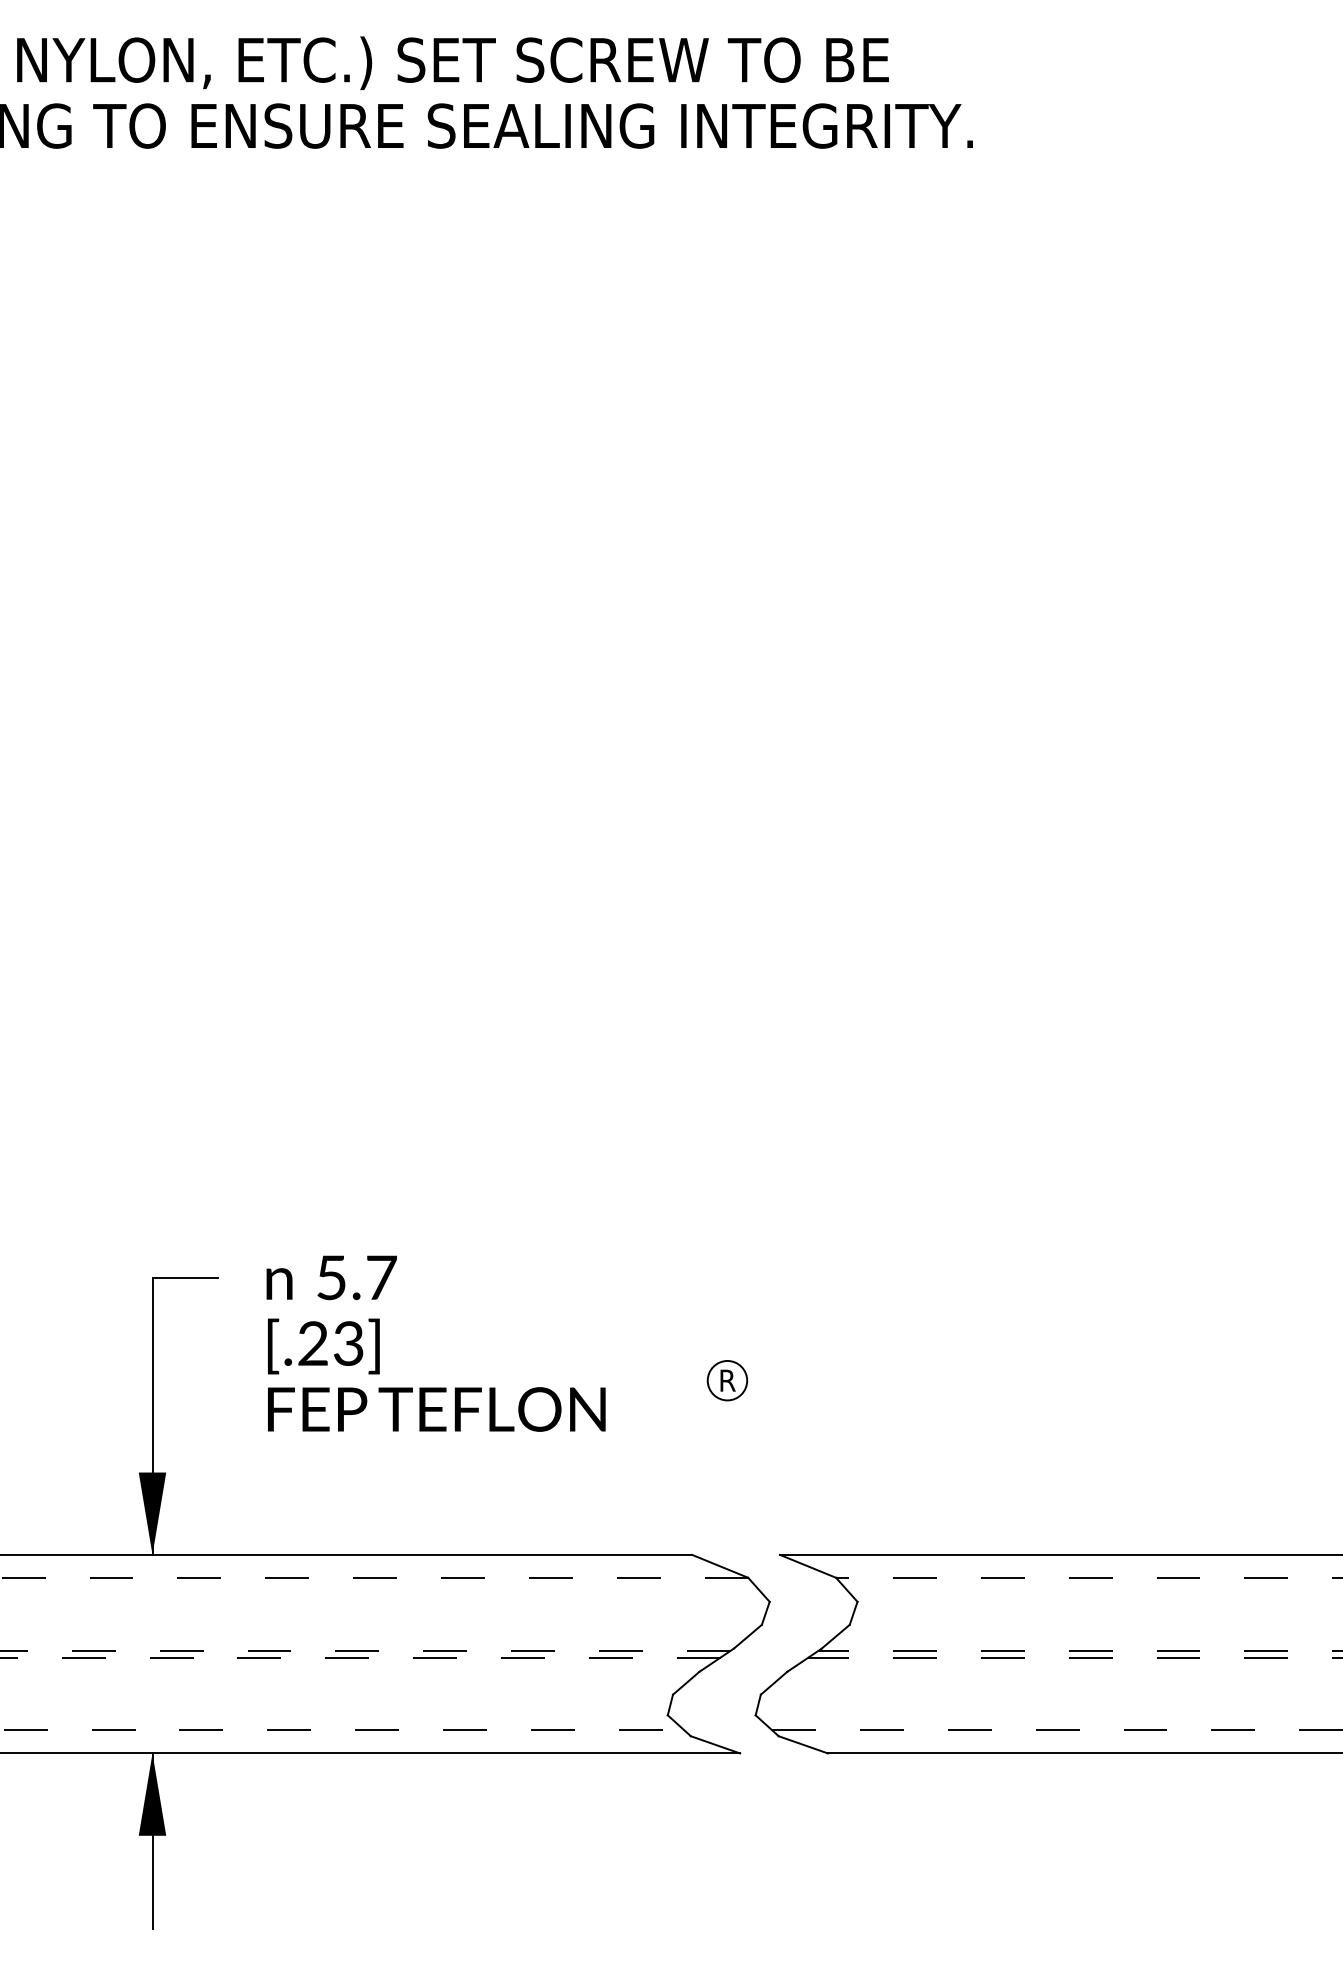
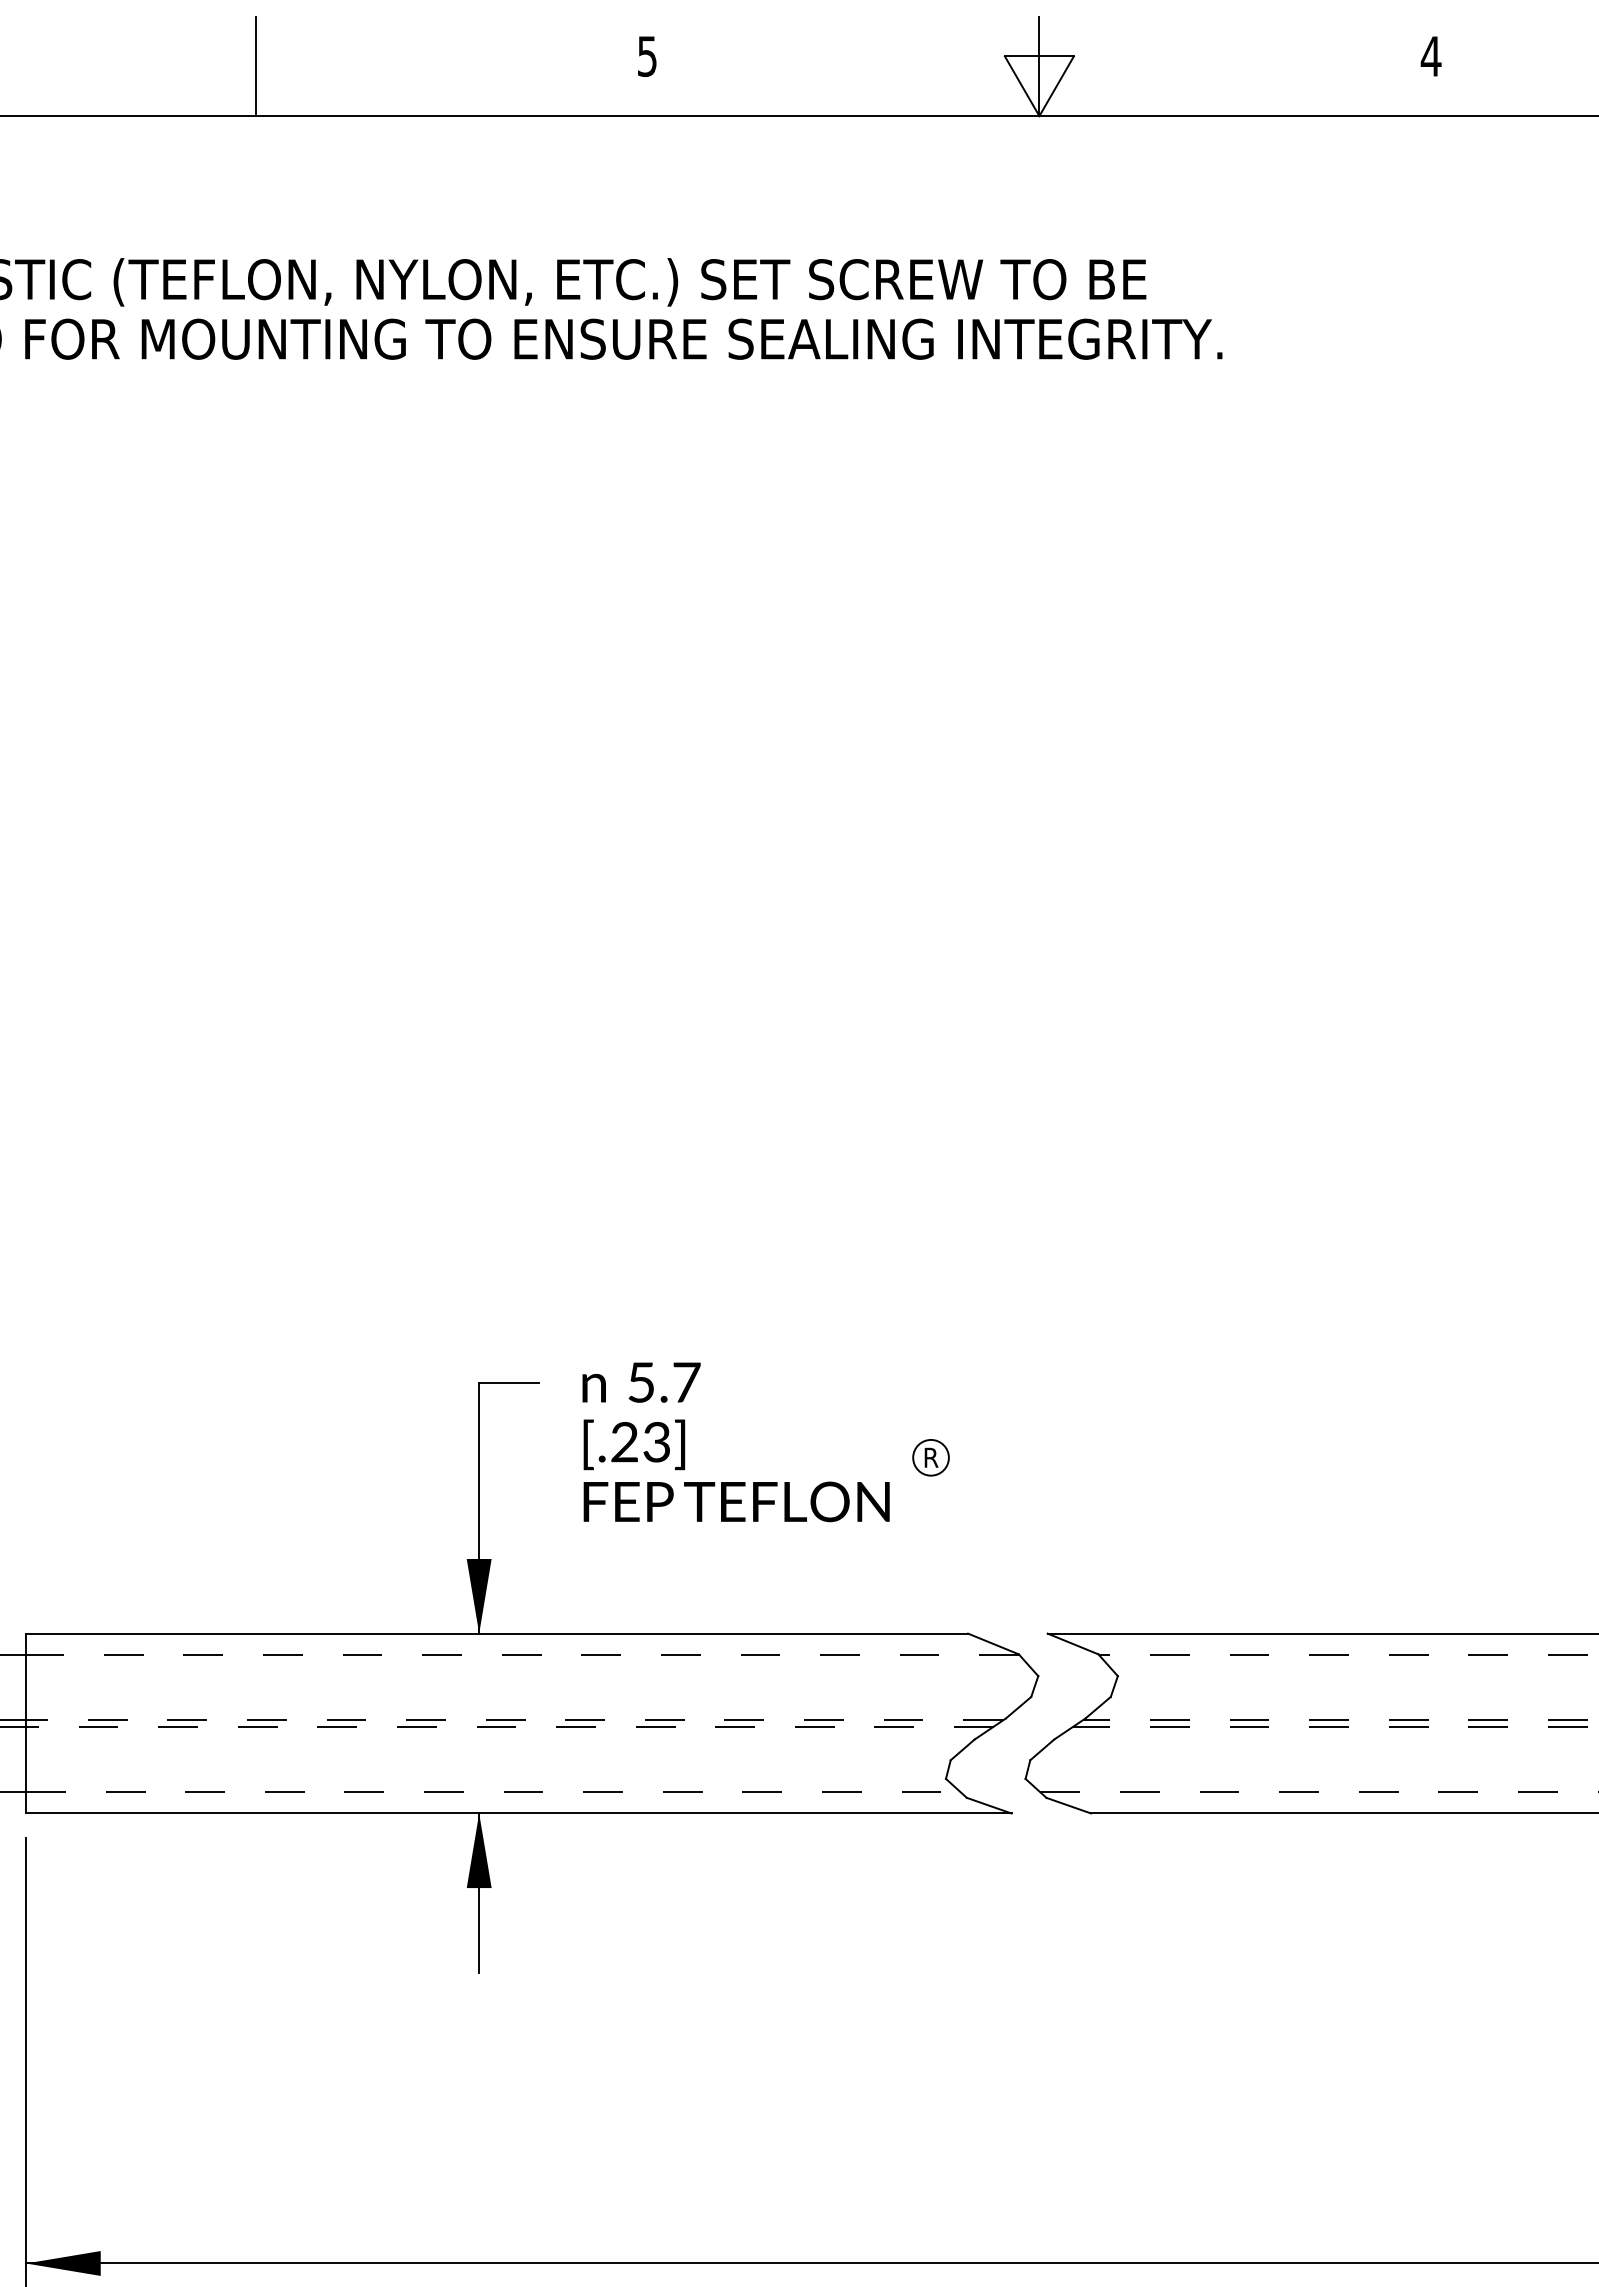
part: (726, 1380) -> (930, 1457), moved

